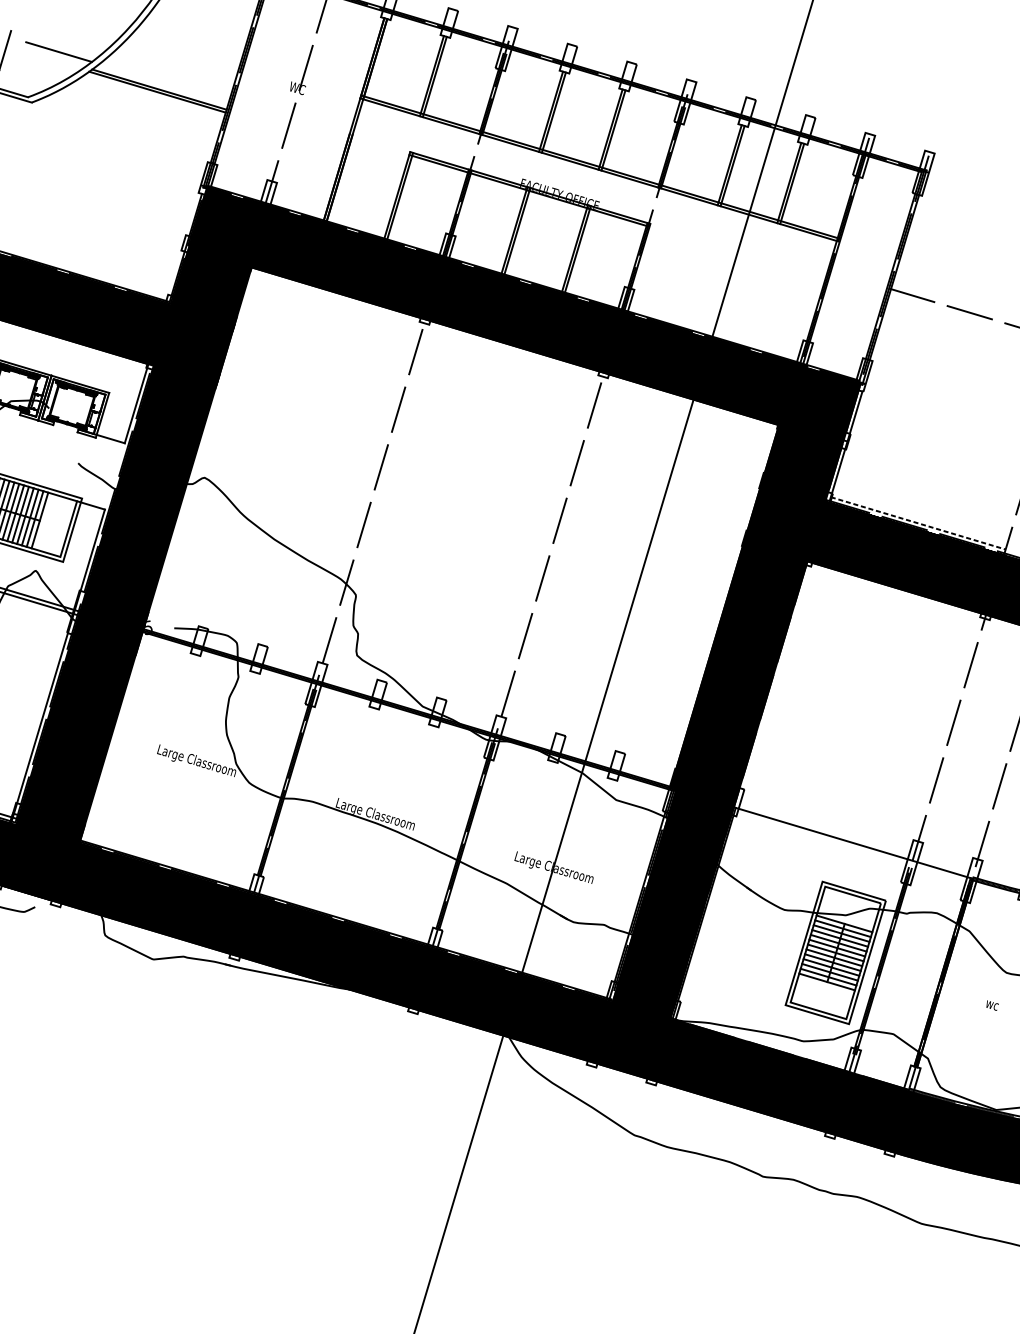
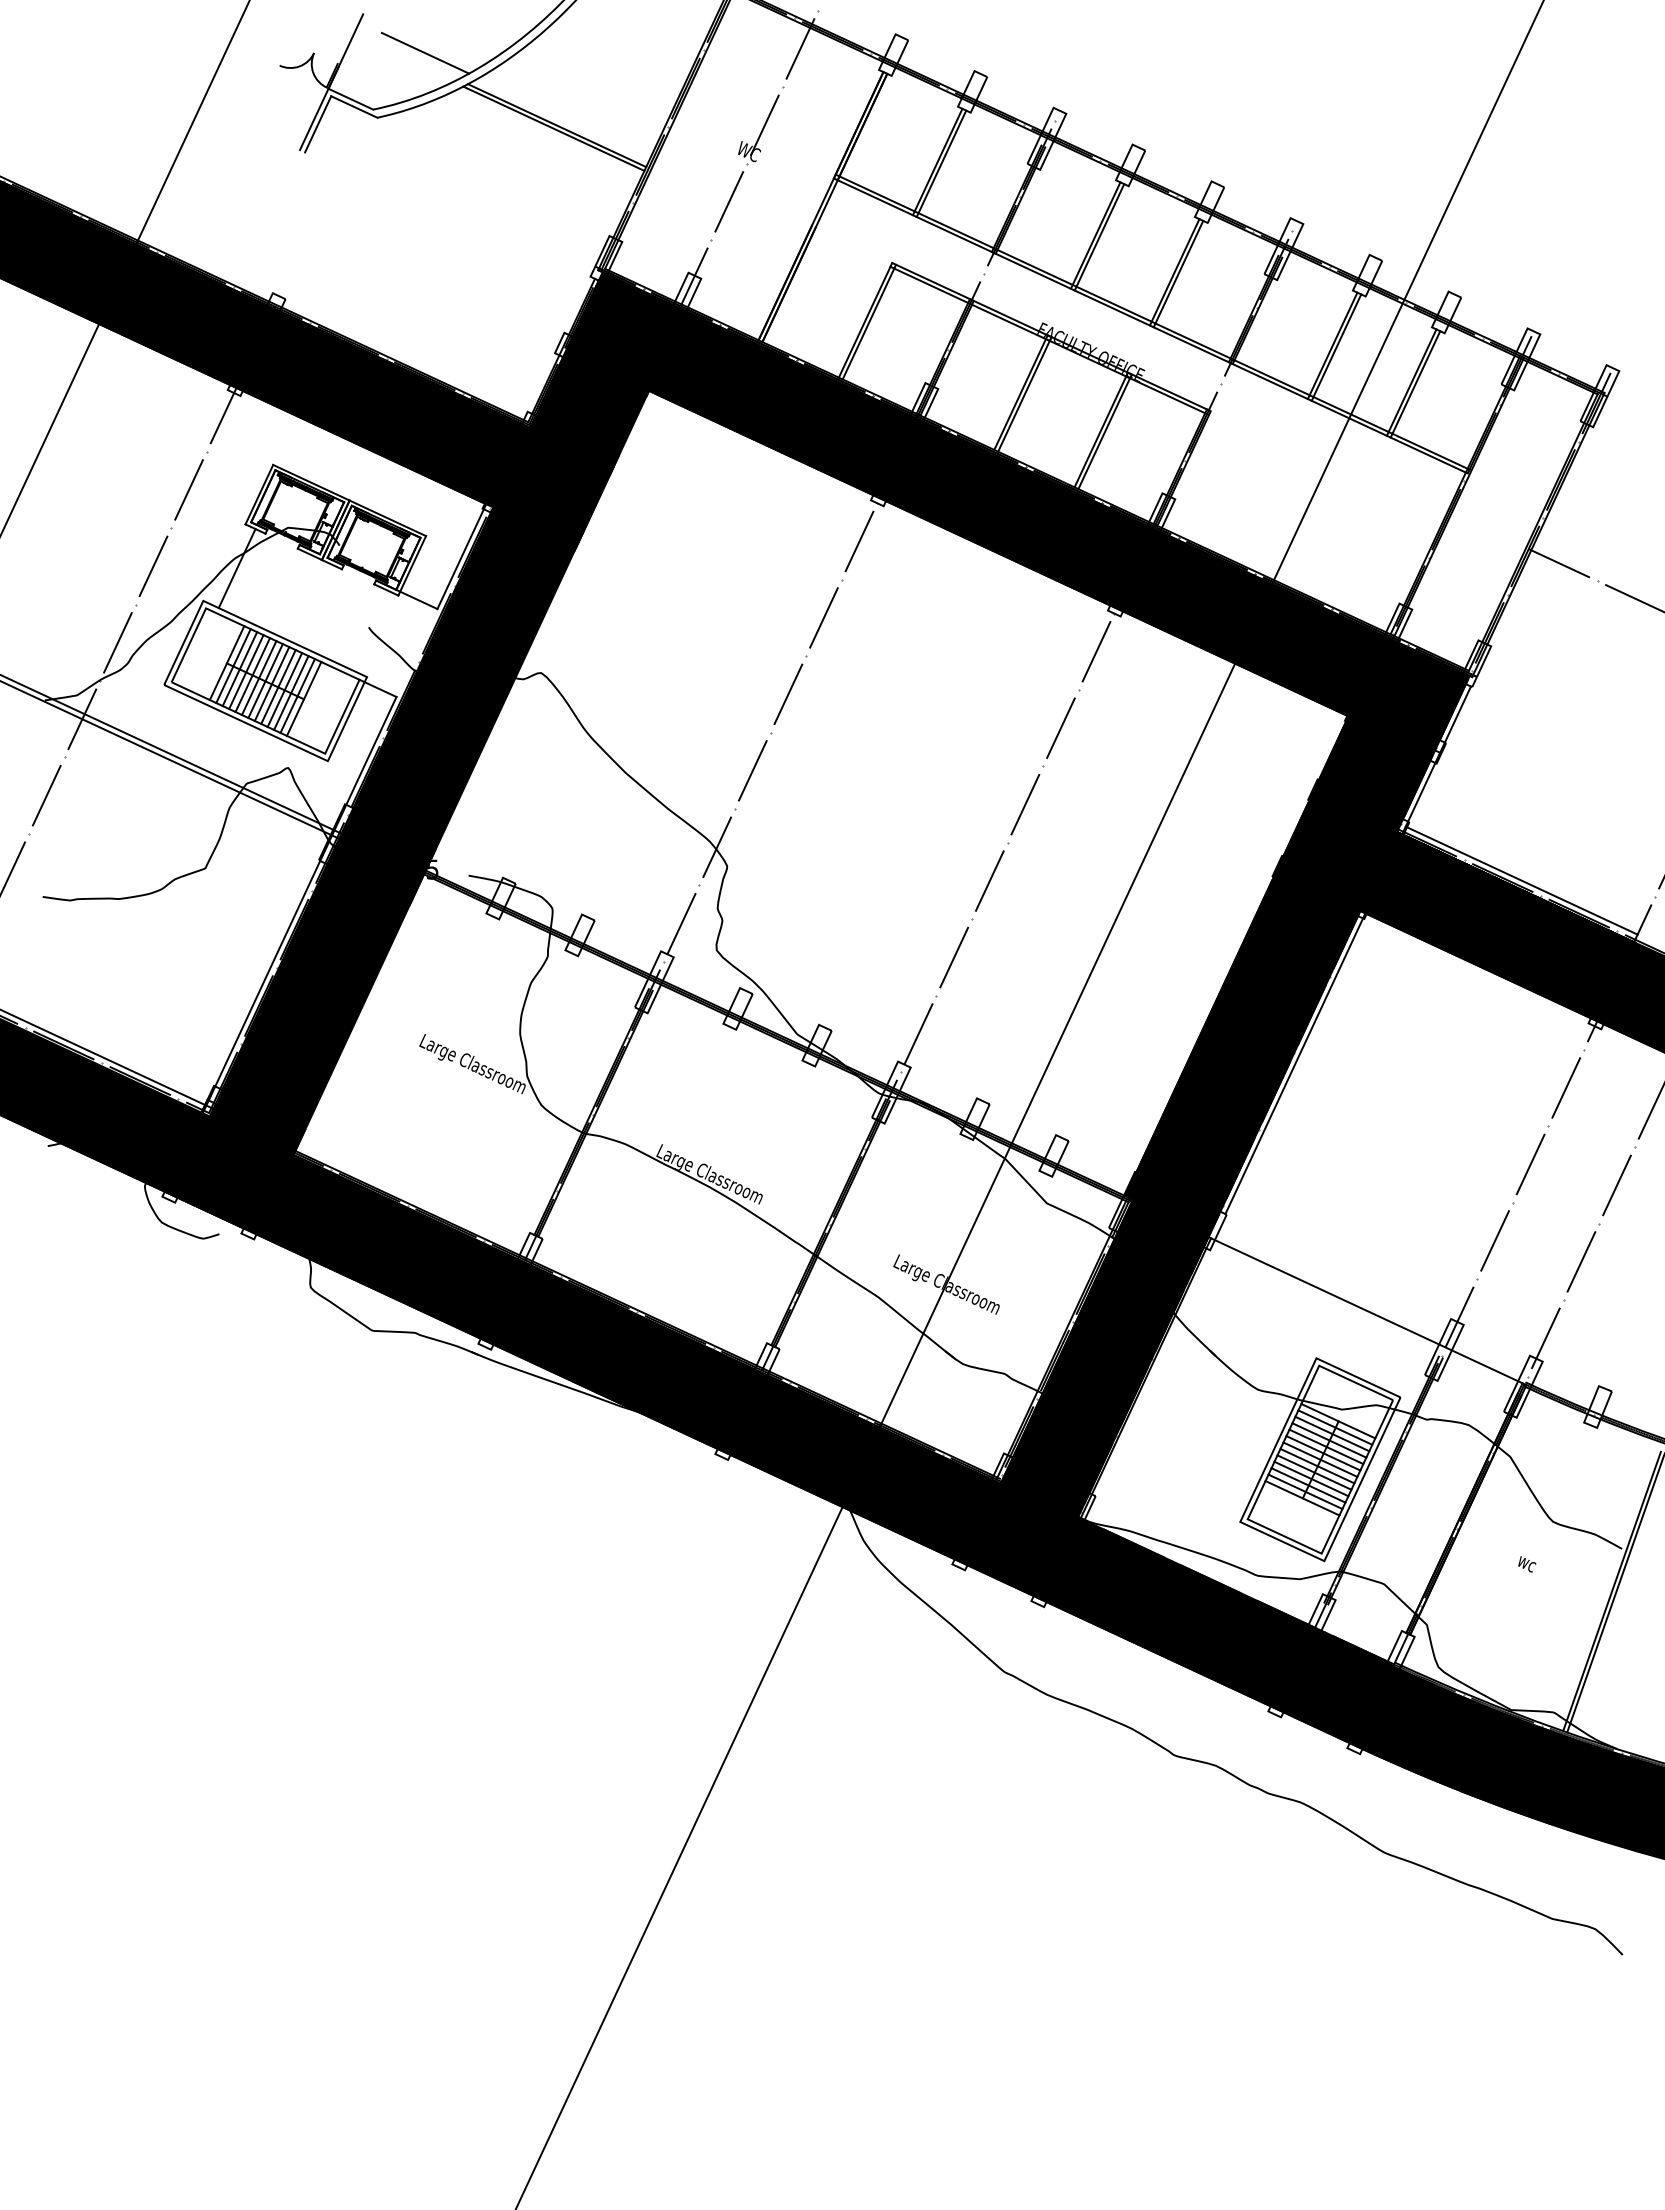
line: (918, 523) -> (1521, 880), dashed -> solid
line: (778, 670) -> (1298, 1056), added

